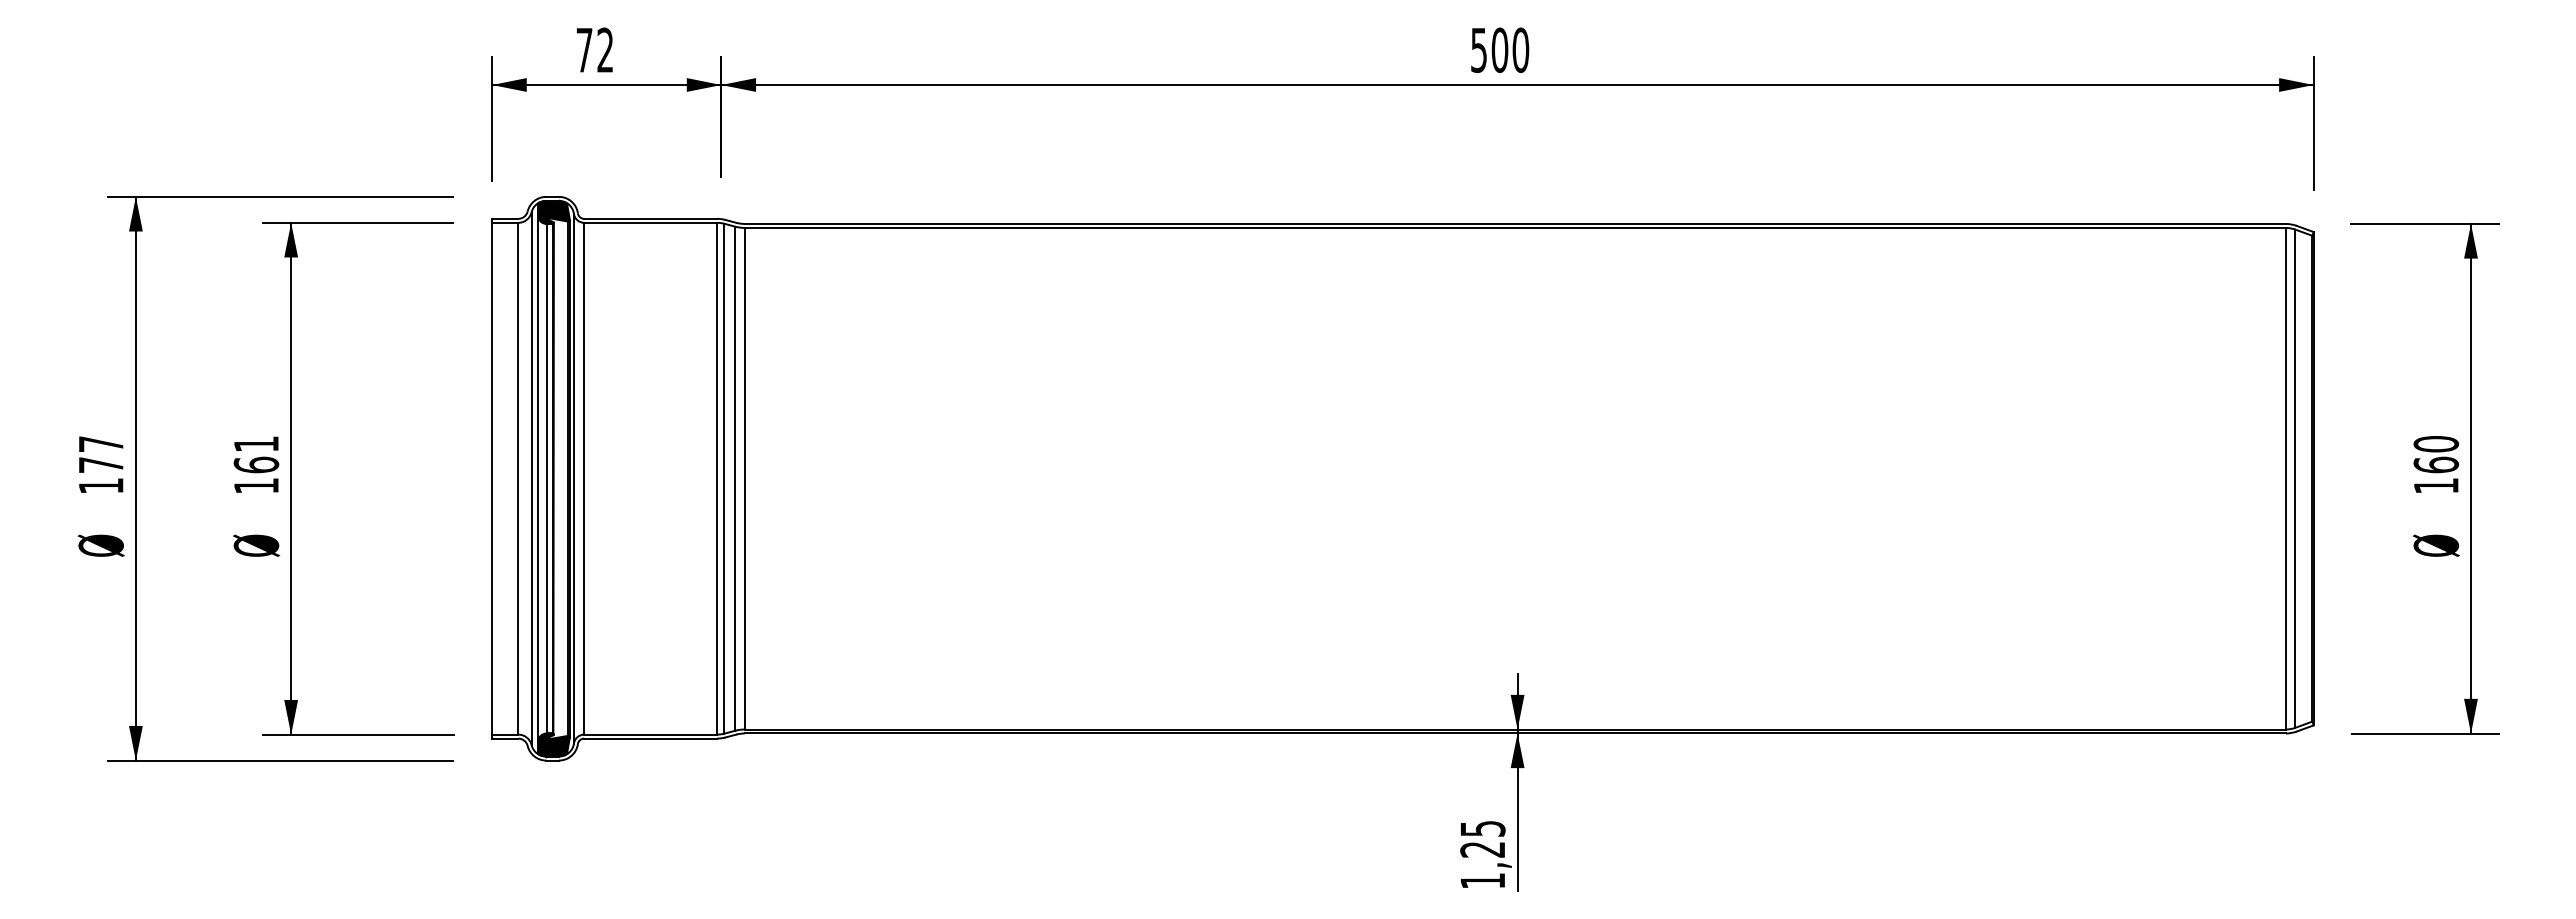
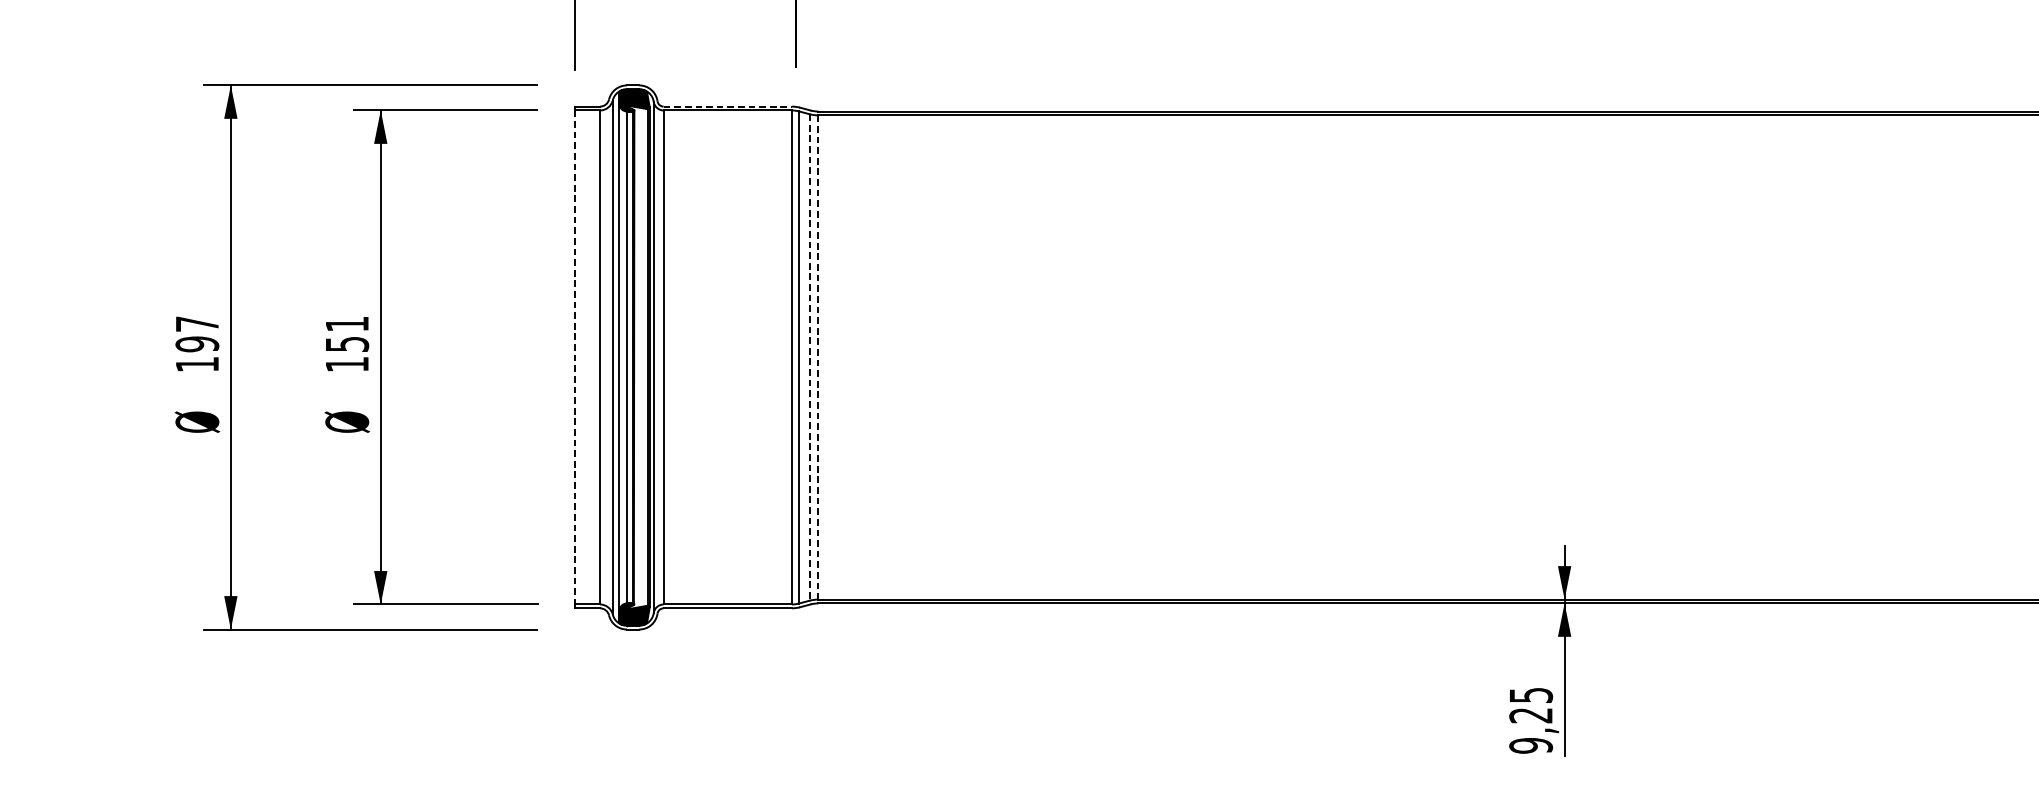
line: (650, 218) -> (727, 106), solid -> dashed
text: (256, 464) -> (347, 343), 161 -> 151
text: (100, 465) -> (196, 344), 177 -> 197
line: (492, 478) -> (575, 357), solid -> dashed
line: (744, 478) -> (818, 357), solid -> dashed
line: (735, 479) -> (809, 358), solid -> dashed
text: (1482, 880) -> (1530, 745), 1,25 -> 9,25

